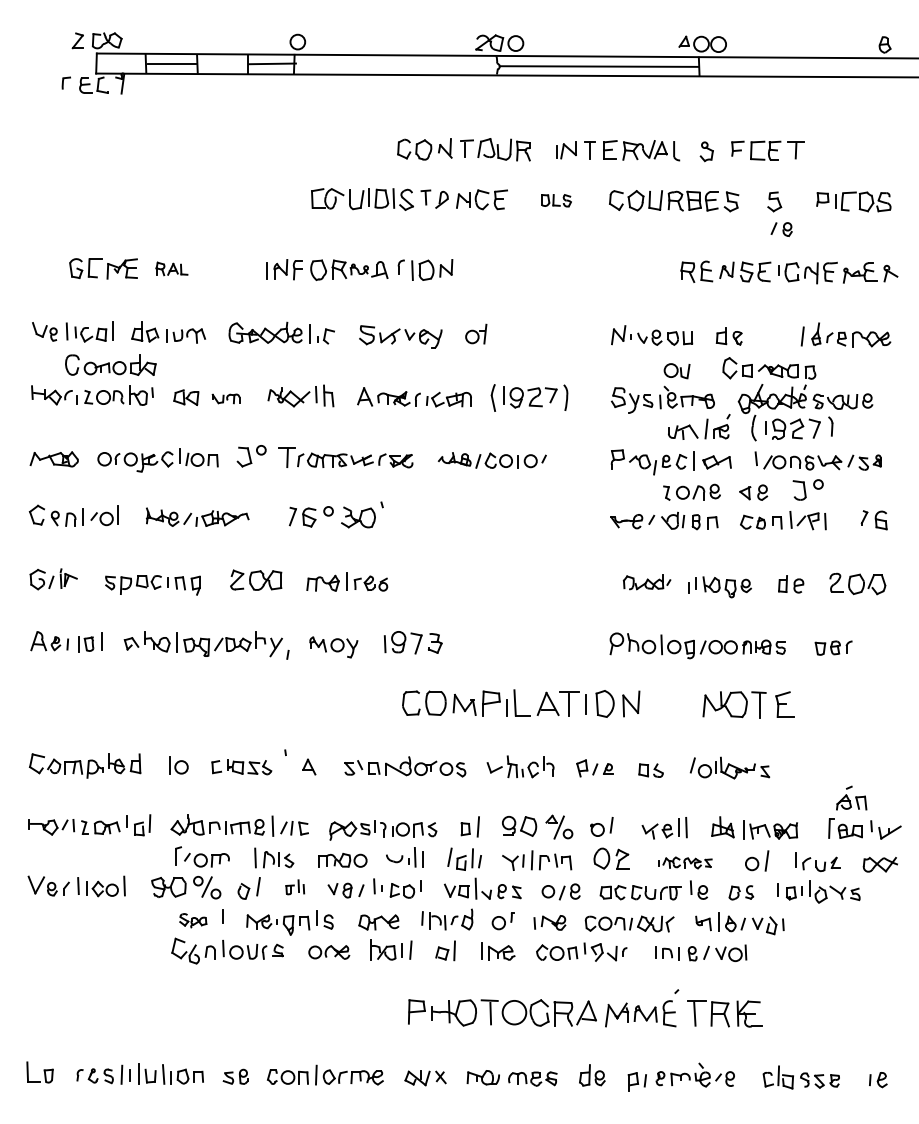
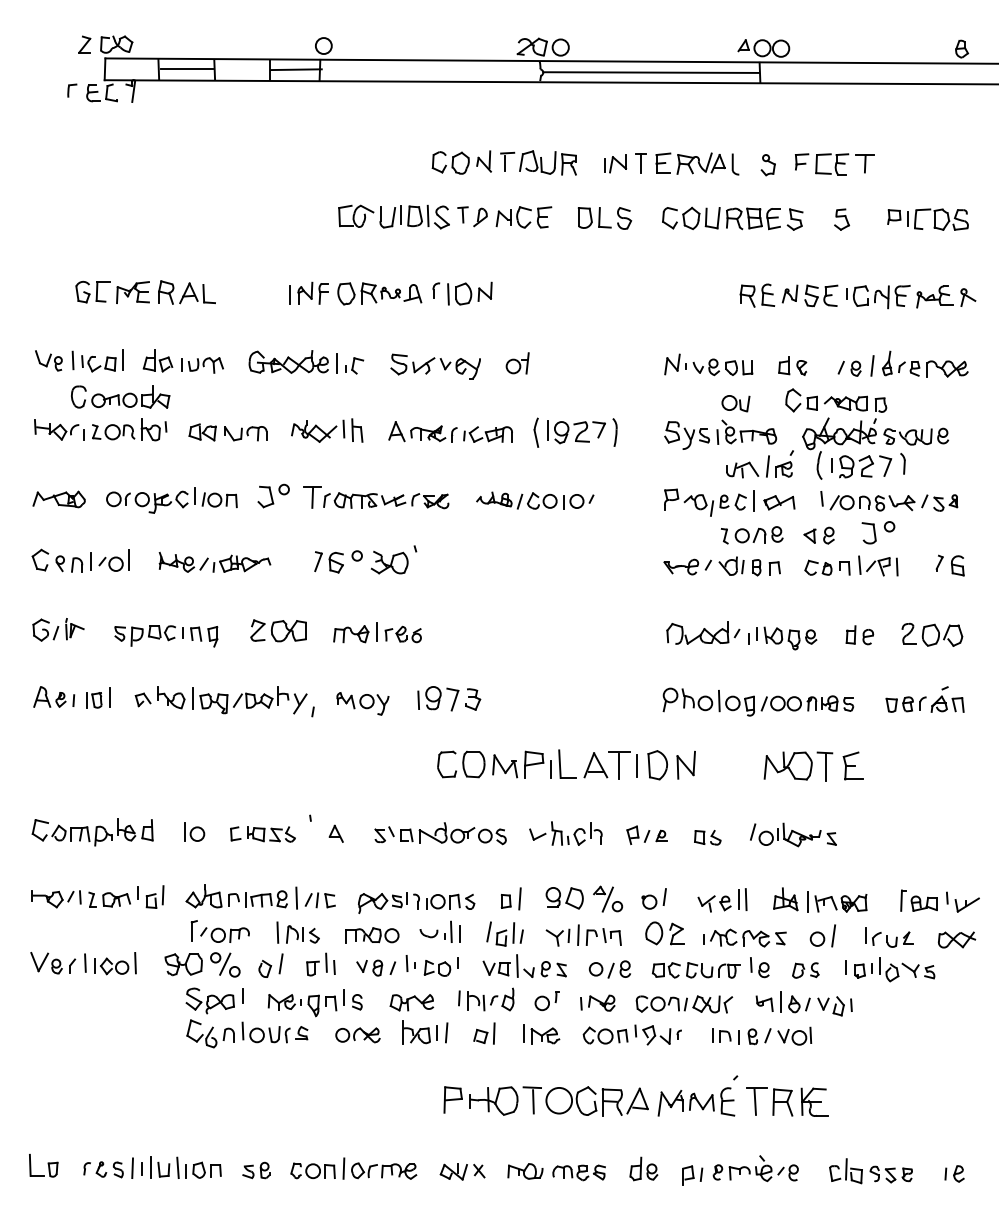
part: (556, 200) -> (604, 218), size x1.67
part: (781, 229) -> (849, 368), moved
part: (171, 268) -> (186, 292), size x1.67
part: (225, 398) -> (245, 433), size x1.43
part: (647, 581) -> (703, 632), size x1.43
part: (851, 798) -> (947, 699), moved
part: (684, 862) -> (744, 937), size x1.43
part: (294, 887) -> (320, 964), size x1.43
part: (192, 920) -> (209, 1000), size x1.67

